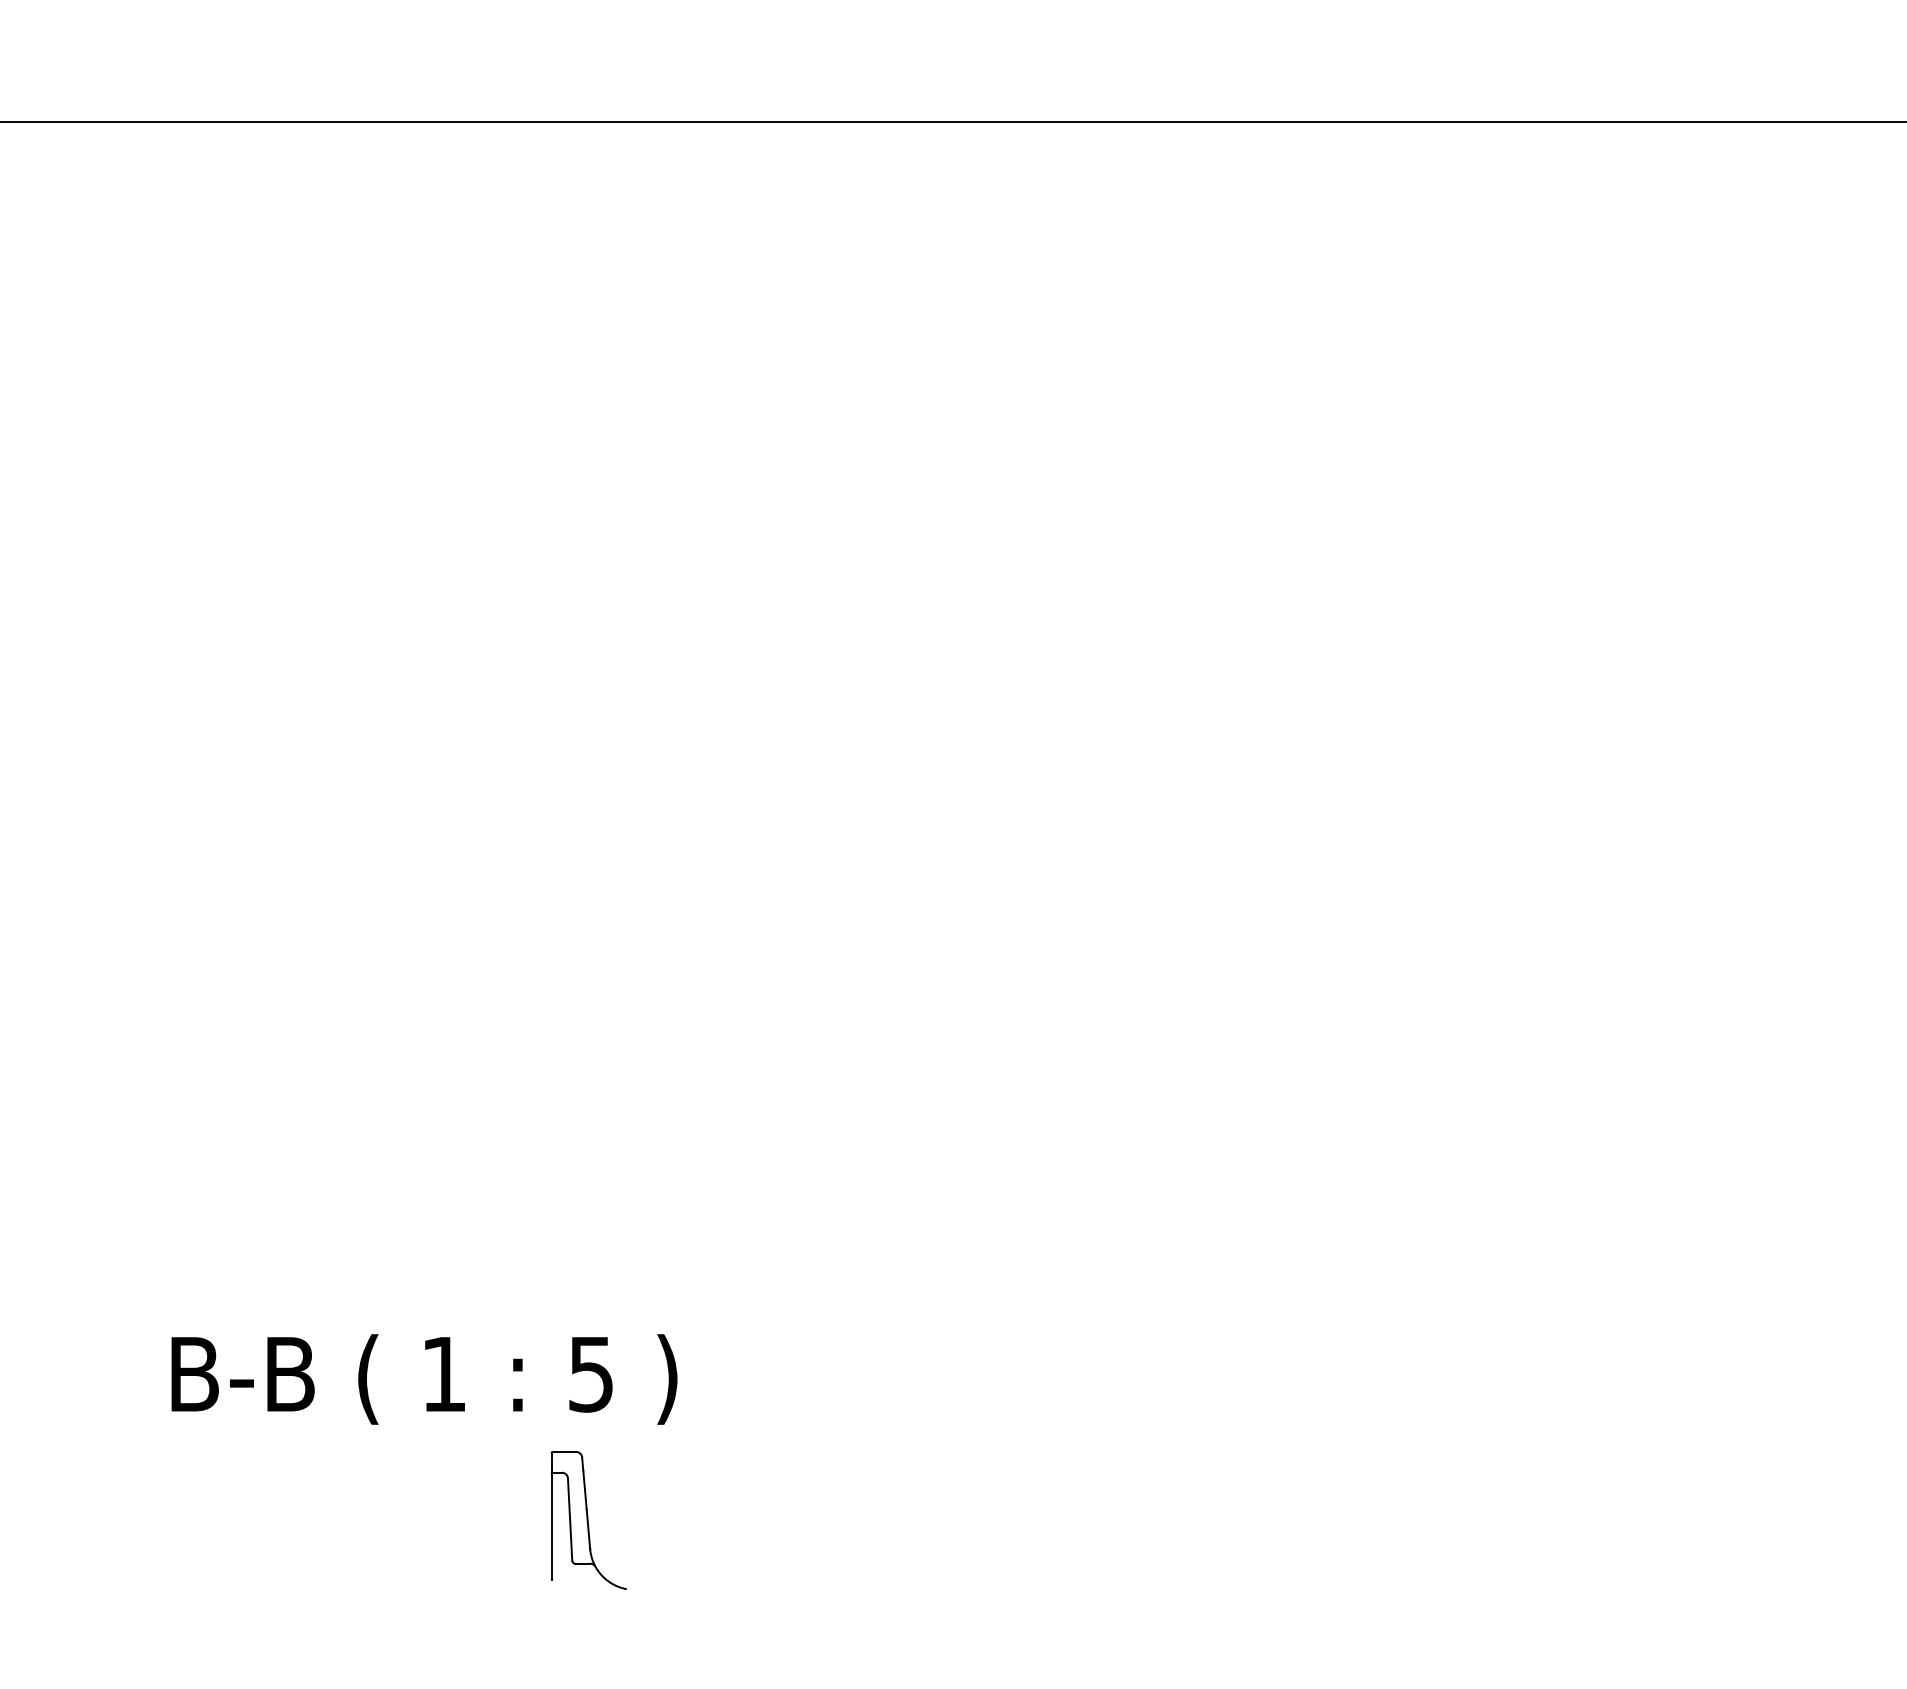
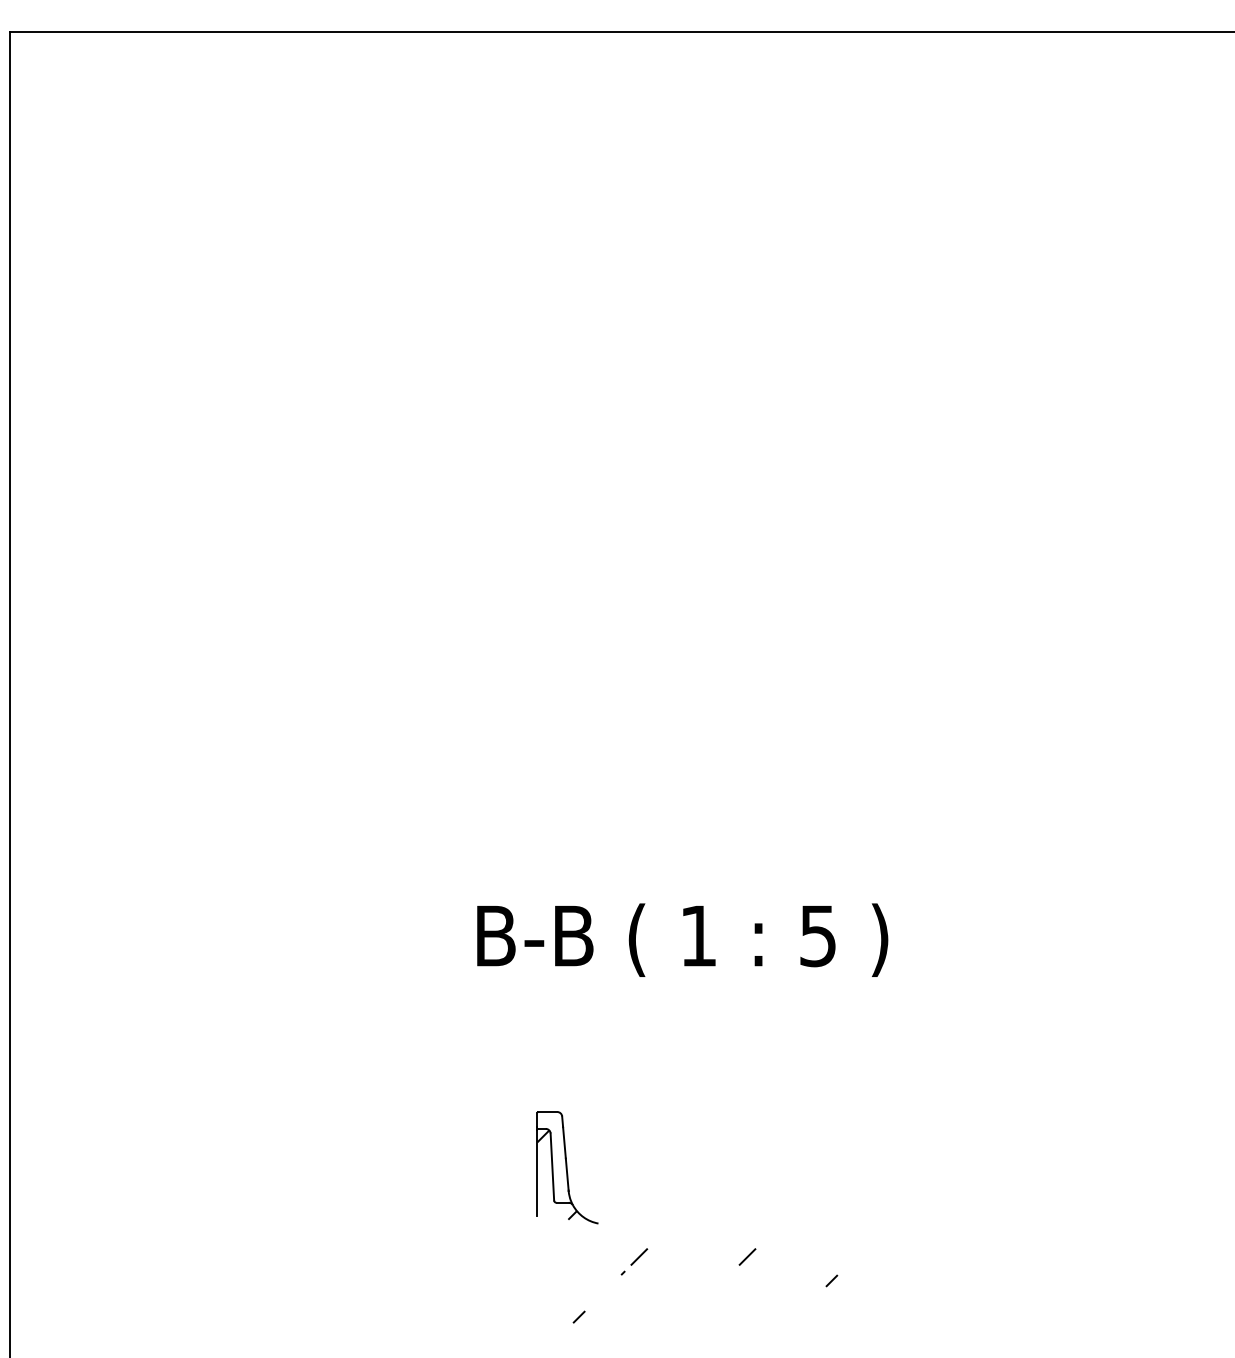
text: (424, 1379) -> (682, 940), moved
hatch: (736, 1570) -> (687, 1208), added

